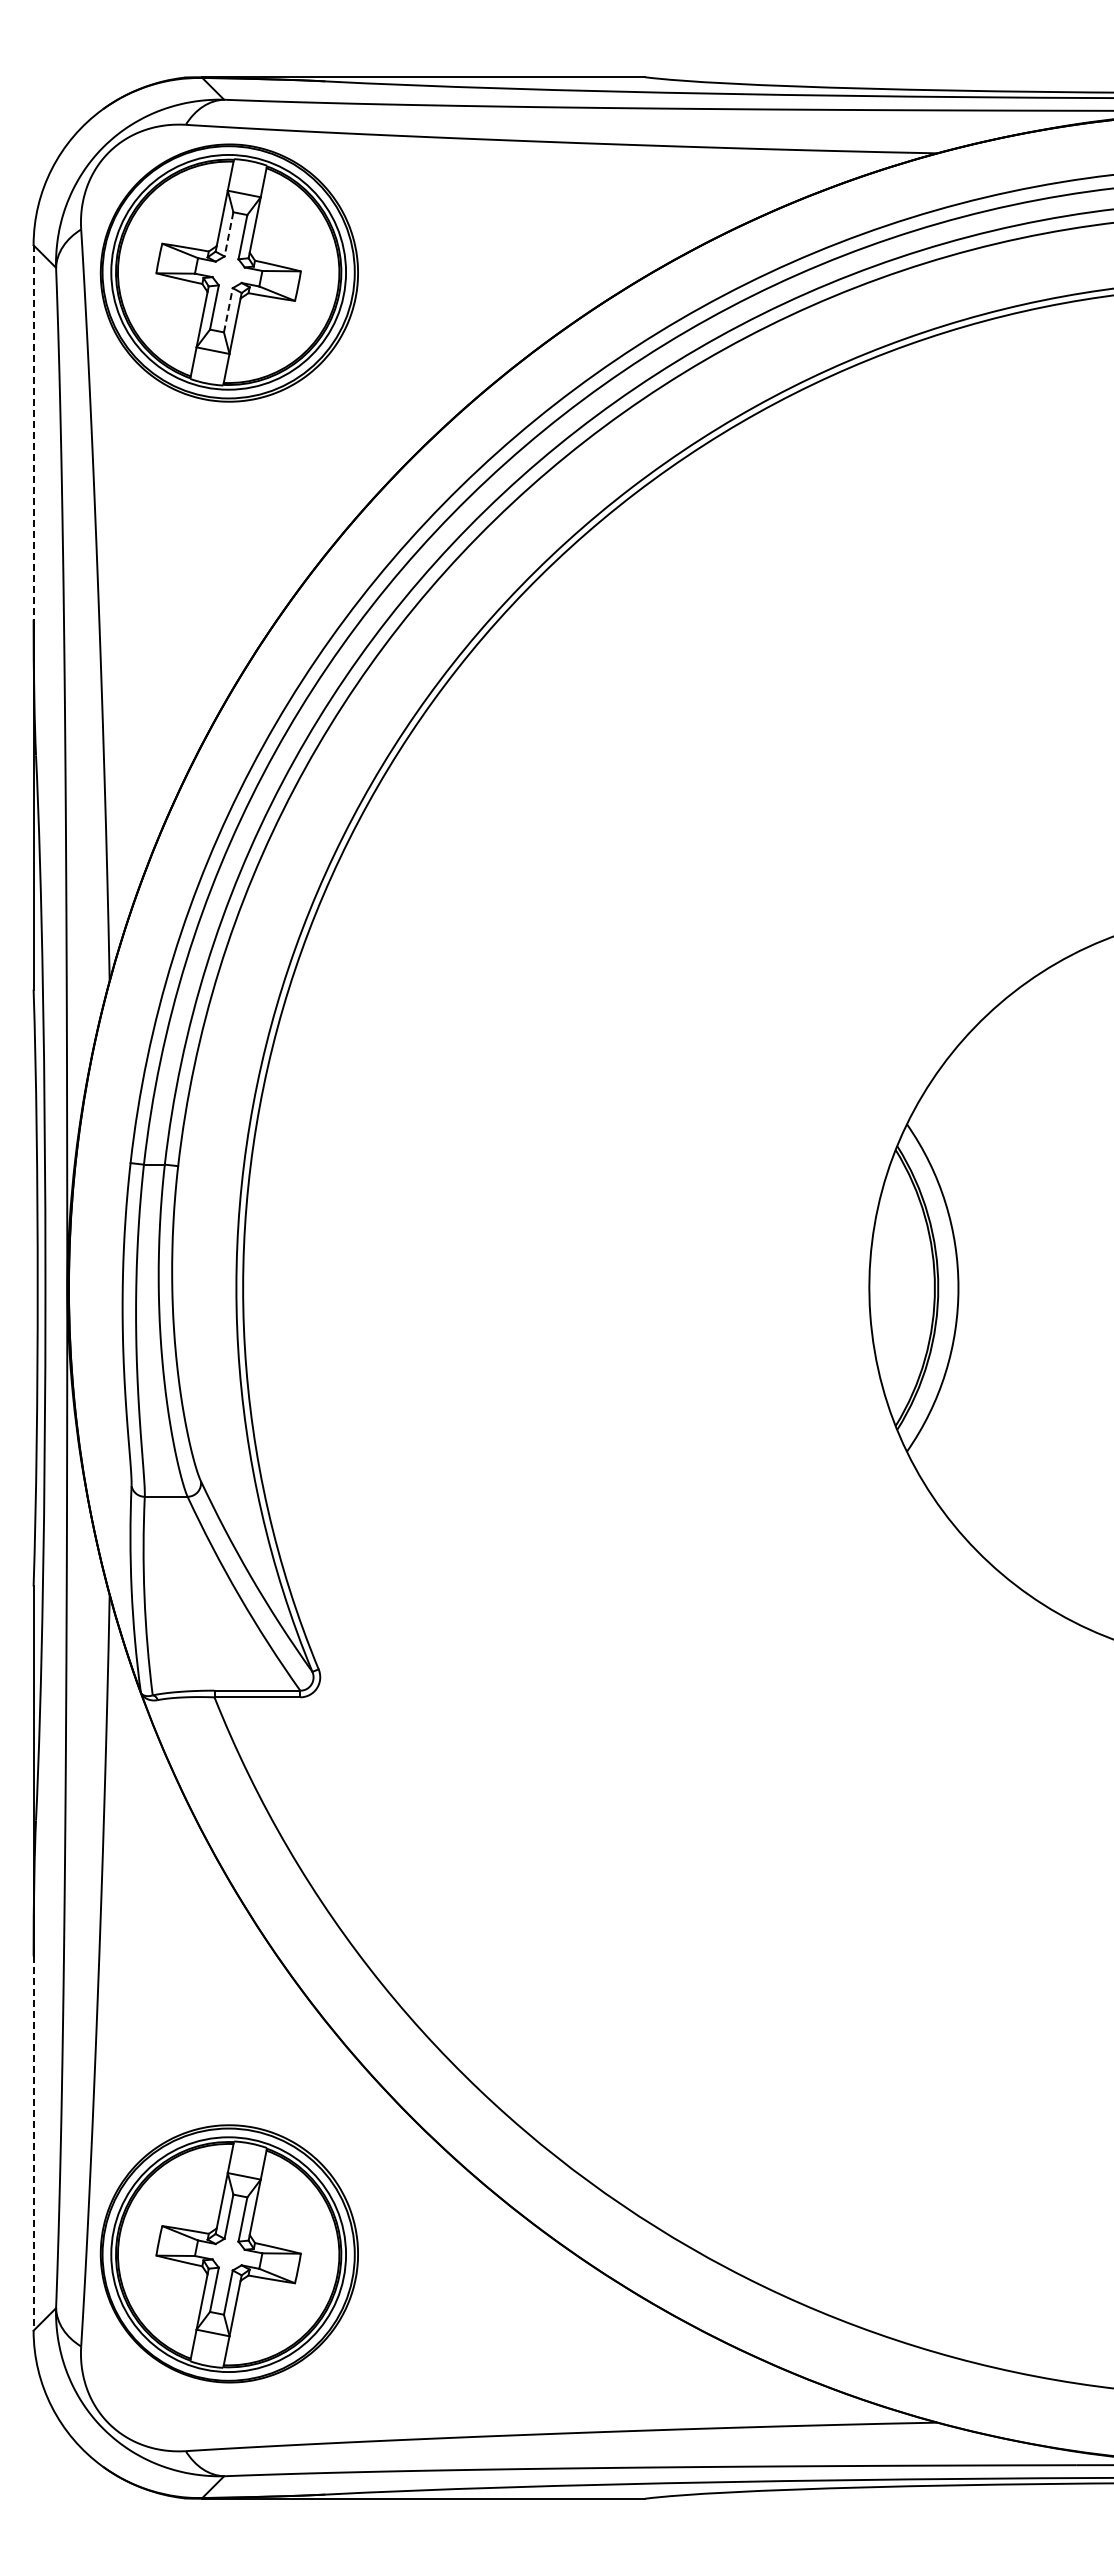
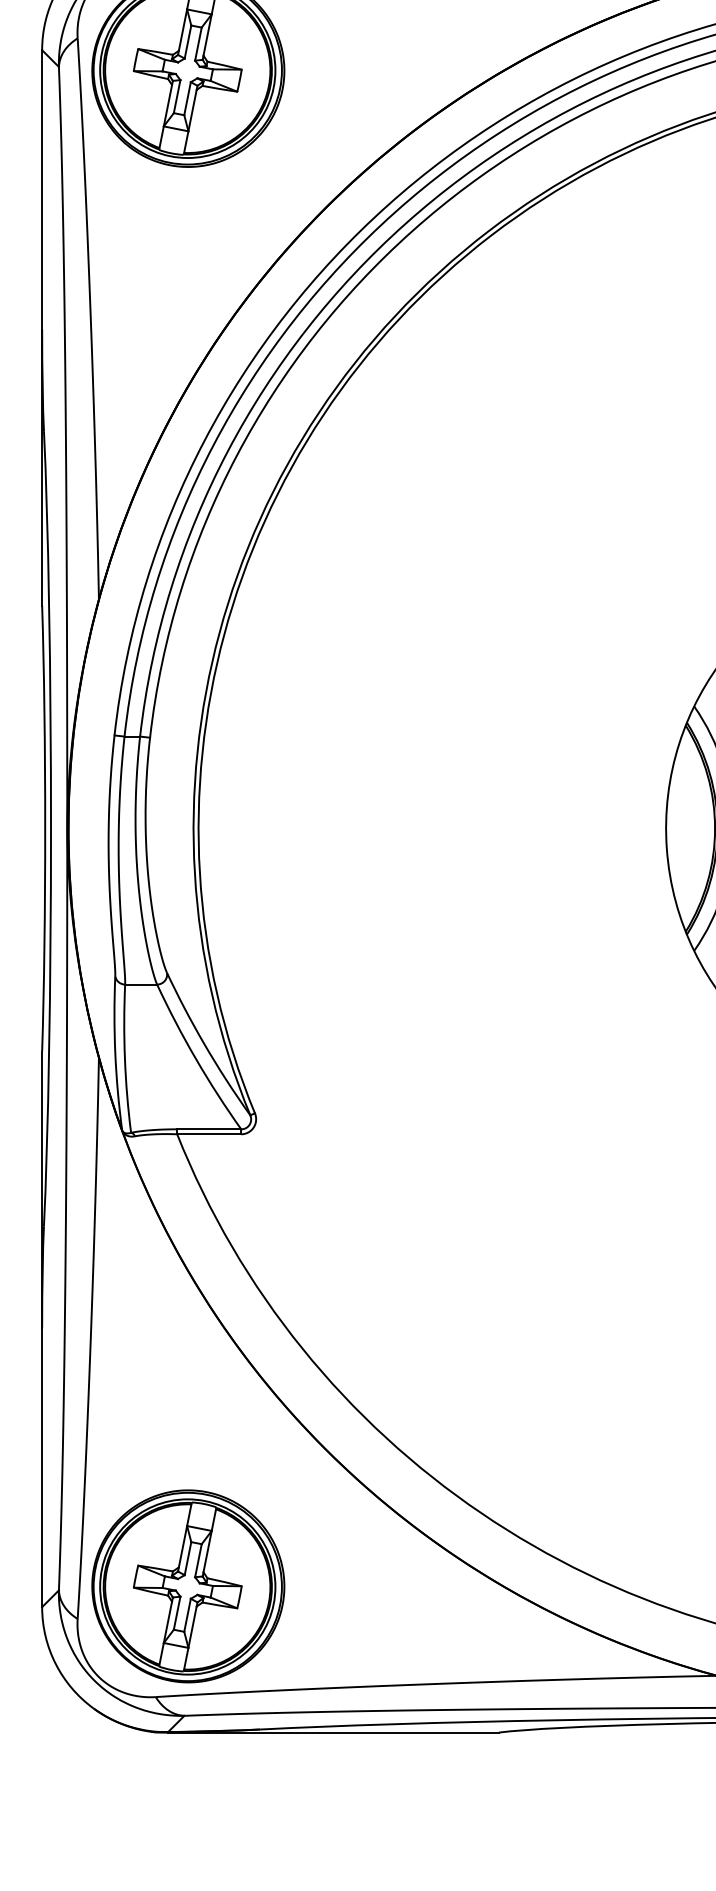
line: (228, 234) -> (187, 42), dashed -> solid
line: (228, 310) -> (187, 98), dashed -> solid
line: (33, 433) -> (42, 190), dashed -> solid
line: (33, 2144) -> (42, 1468), dashed -> solid
part: (228, 2253) -> (187, 1586), moved

